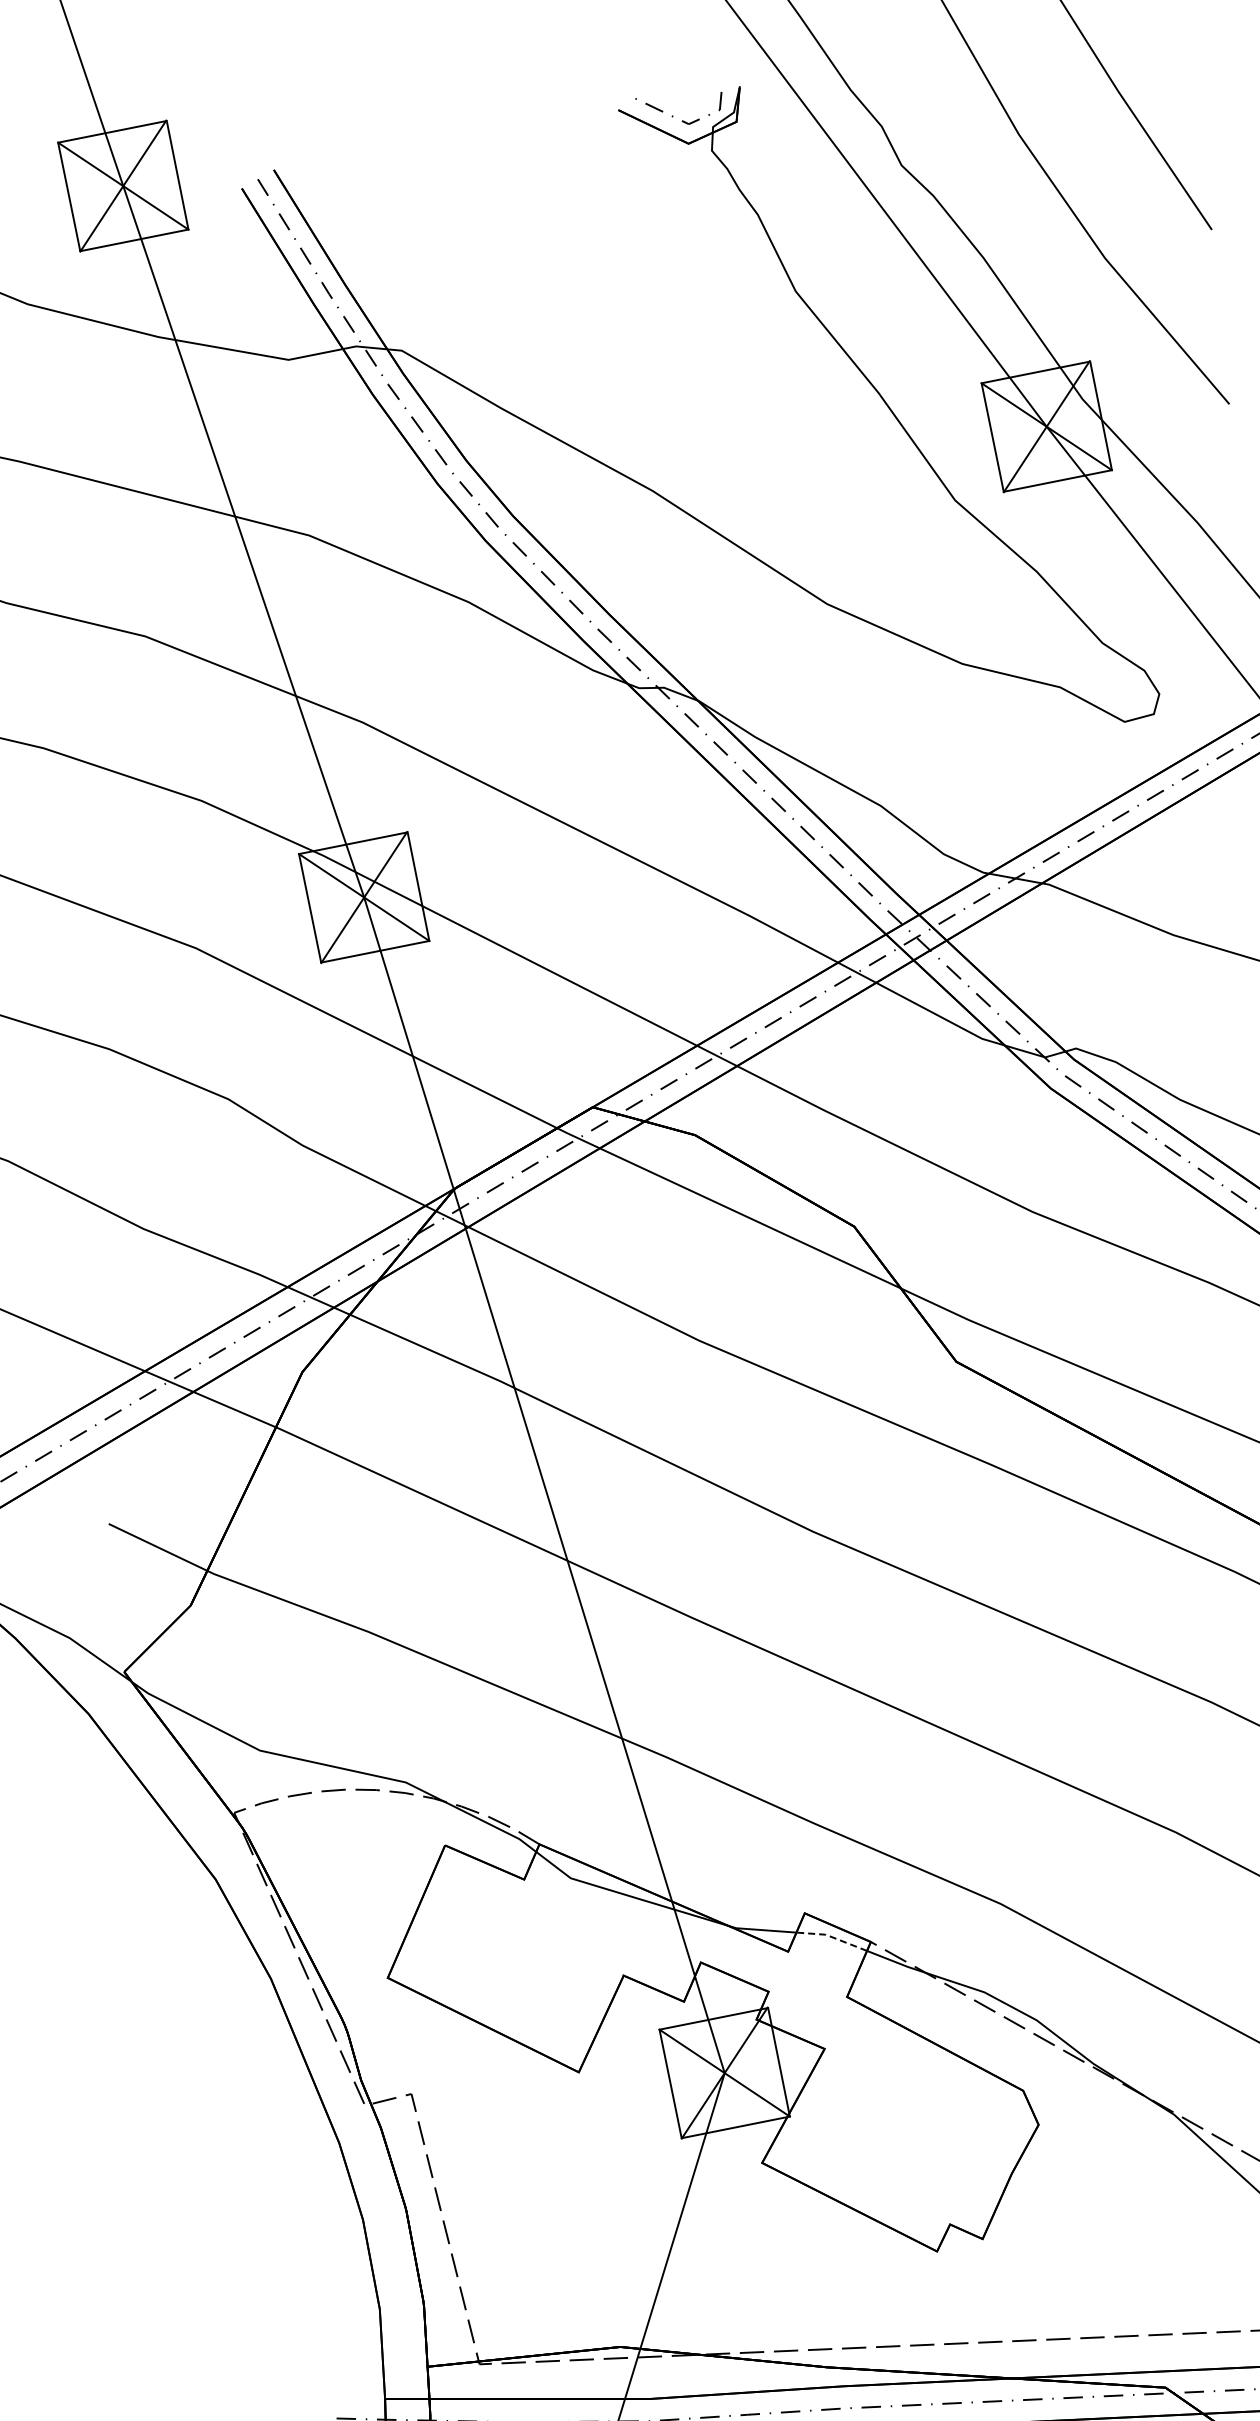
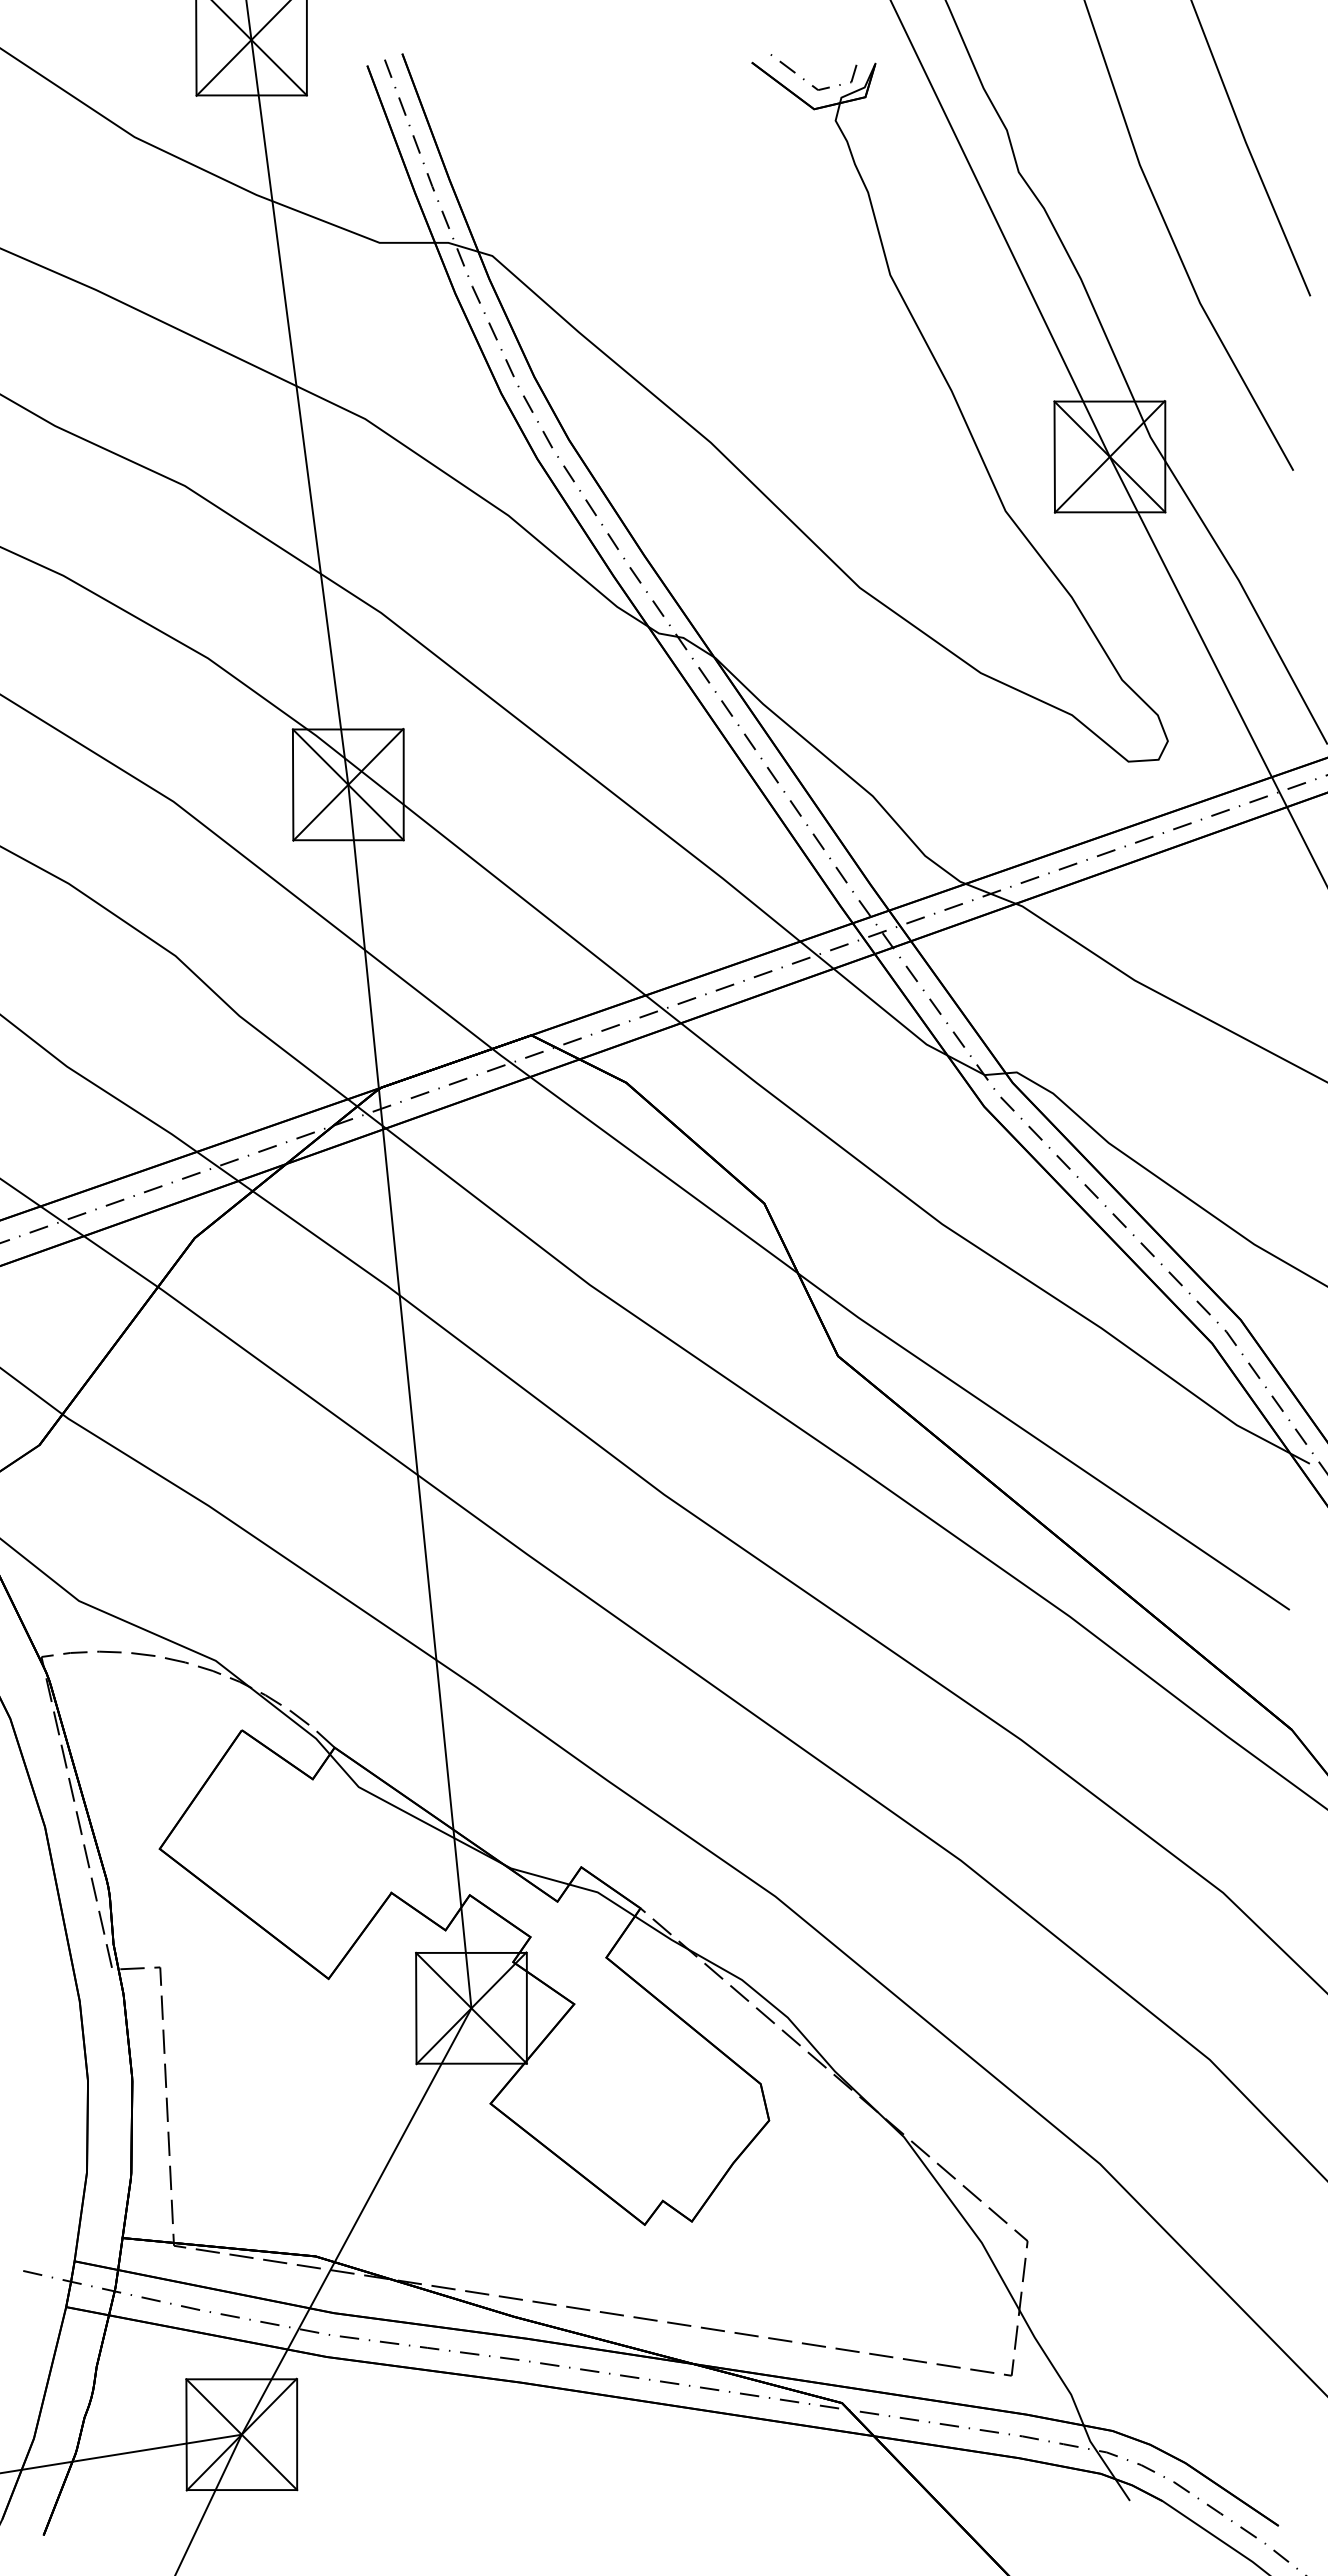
line: (832, 1937) -> (603, 1896), dashed -> solid

